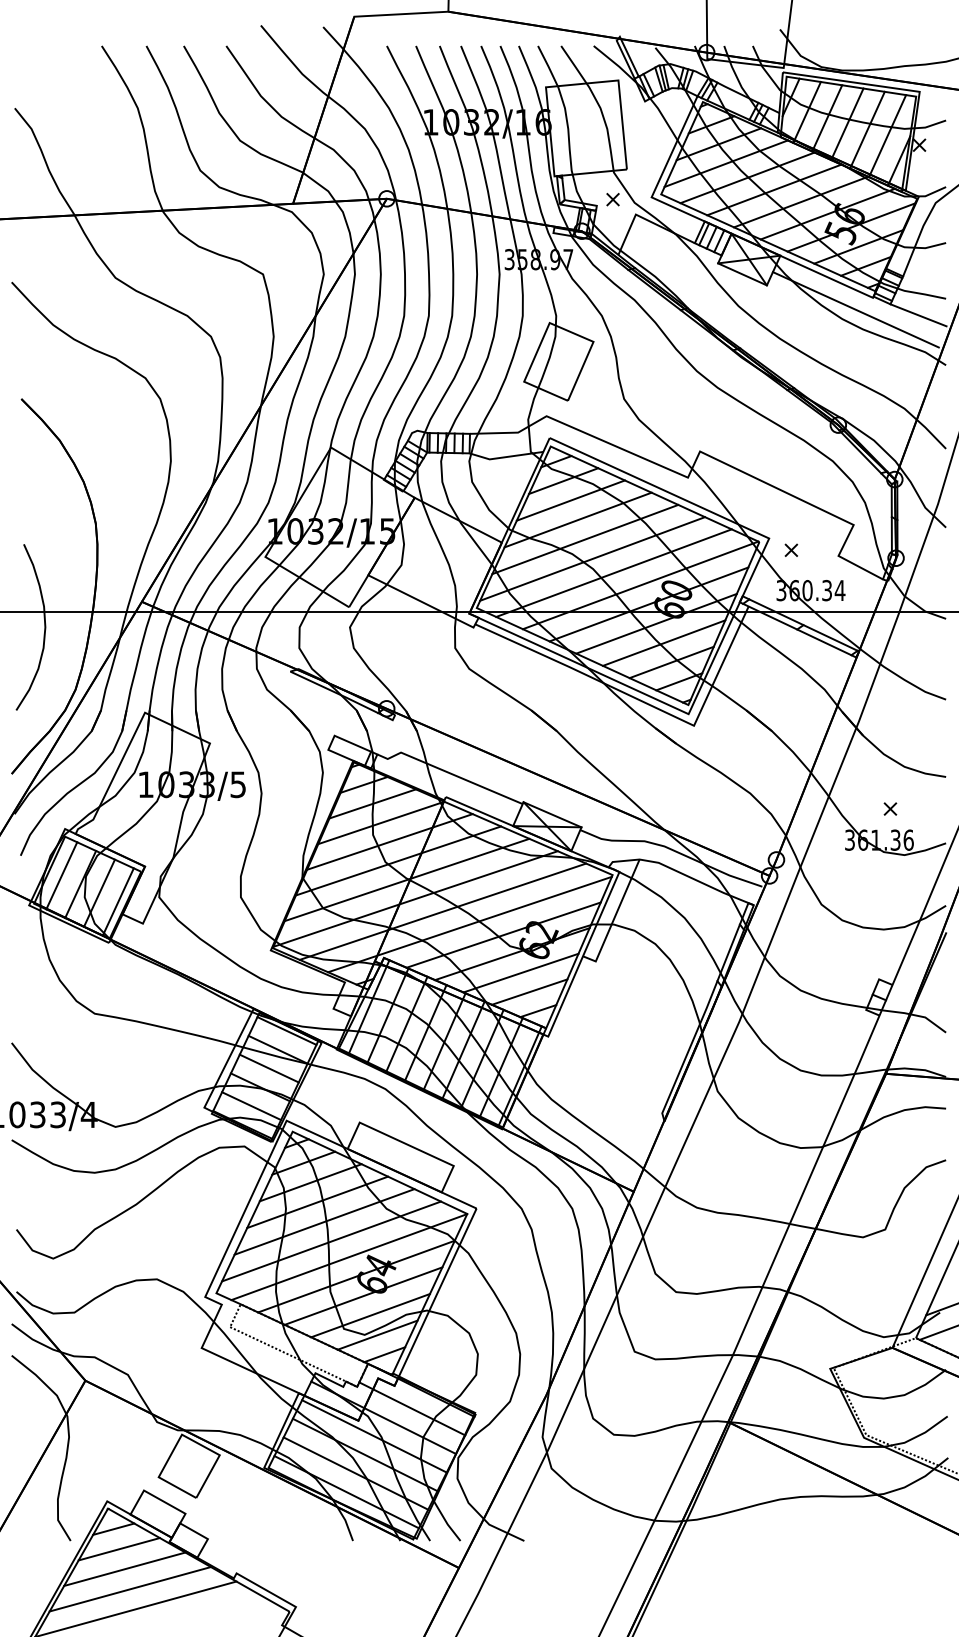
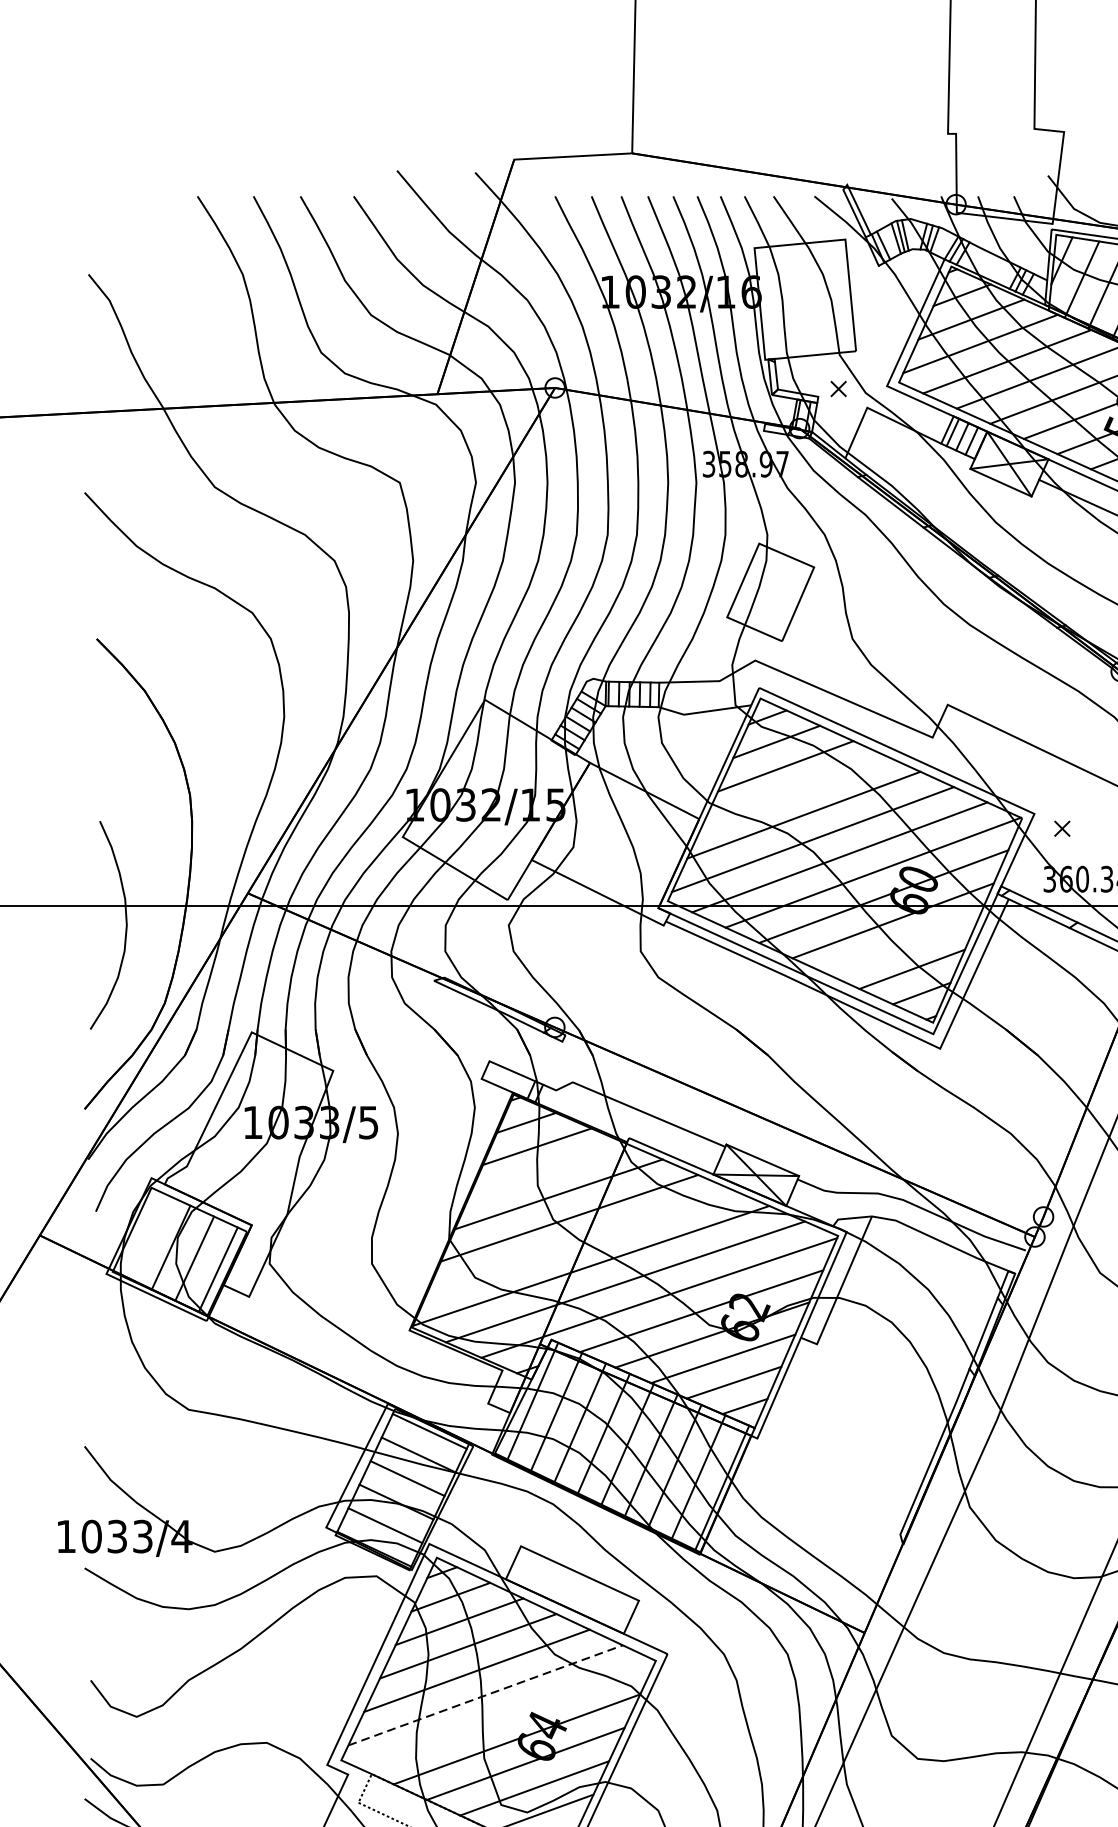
line: (577, 519) -> (794, 790), removed
line: (663, 642) -> (901, 944), removed
line: (381, 822) -> (548, 1170), removed
line: (61, 875) -> (147, 1236), removed
line: (406, 879) -> (579, 1241), removed
line: (331, 1241) -> (485, 1695), solid -> dashed
line: (349, 1257) -> (508, 1715), removed

